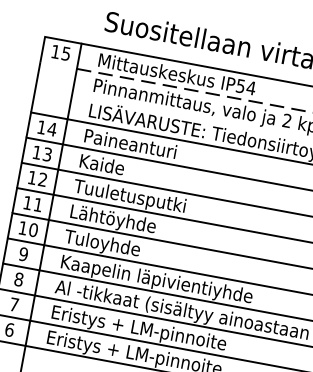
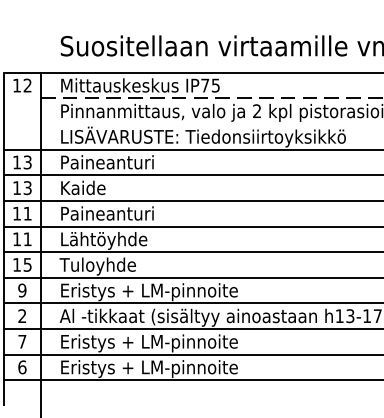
text: (66, 53) -> (27, 85), 15 -> 12
text: (245, 87) -> (210, 85), IP54 -> IP75
text: (52, 129) -> (27, 162), 14 -> 13
text: (42, 179) -> (27, 213), 12 -> 11
text: (128, 197) -> (115, 215), Tuuletusputki -> Paineanturi
text: (33, 229) -> (27, 264), 10 -> 15
text: (19, 279) -> (22, 316), 8 -> 2
text: (157, 281) -> (158, 292), Kaapelin läpivientiyhde -> Eristys + LM-pinnoite

